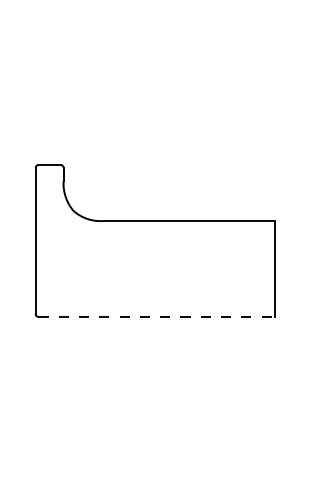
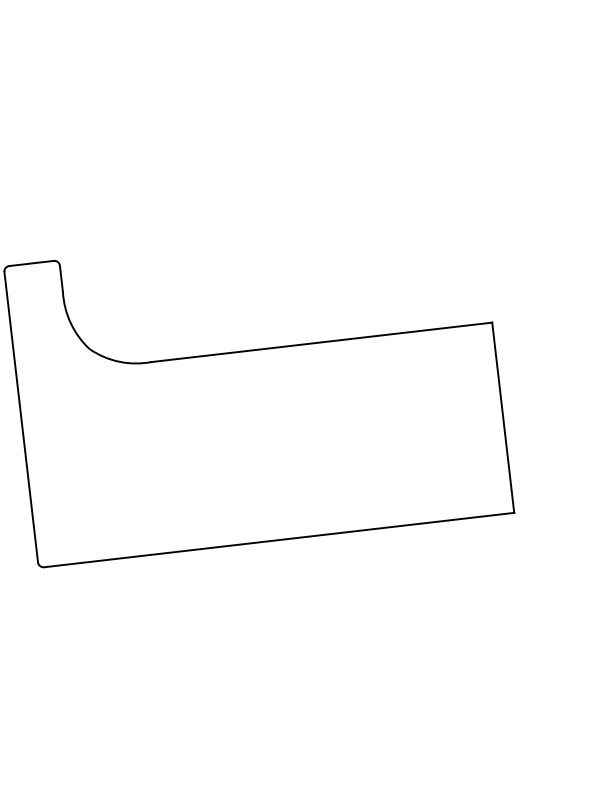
line: (157, 316) -> (280, 539), dashed -> solid

